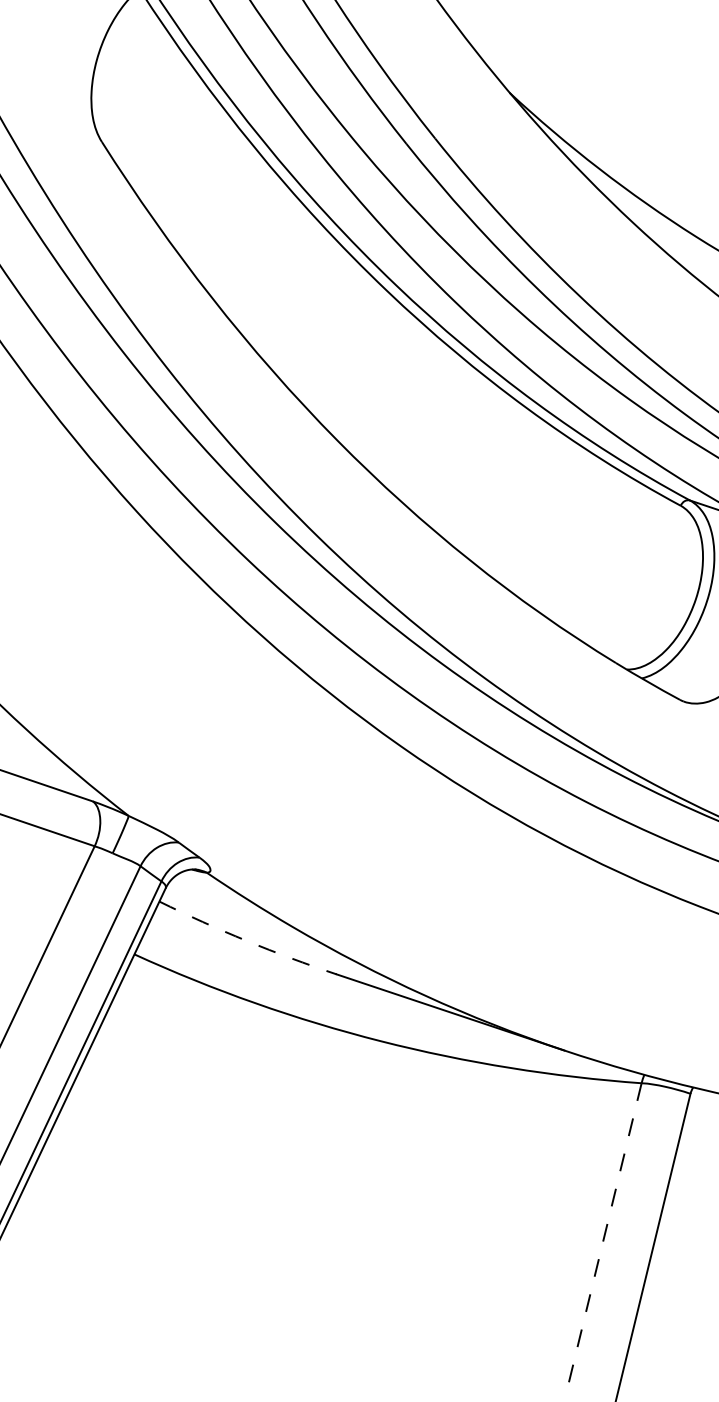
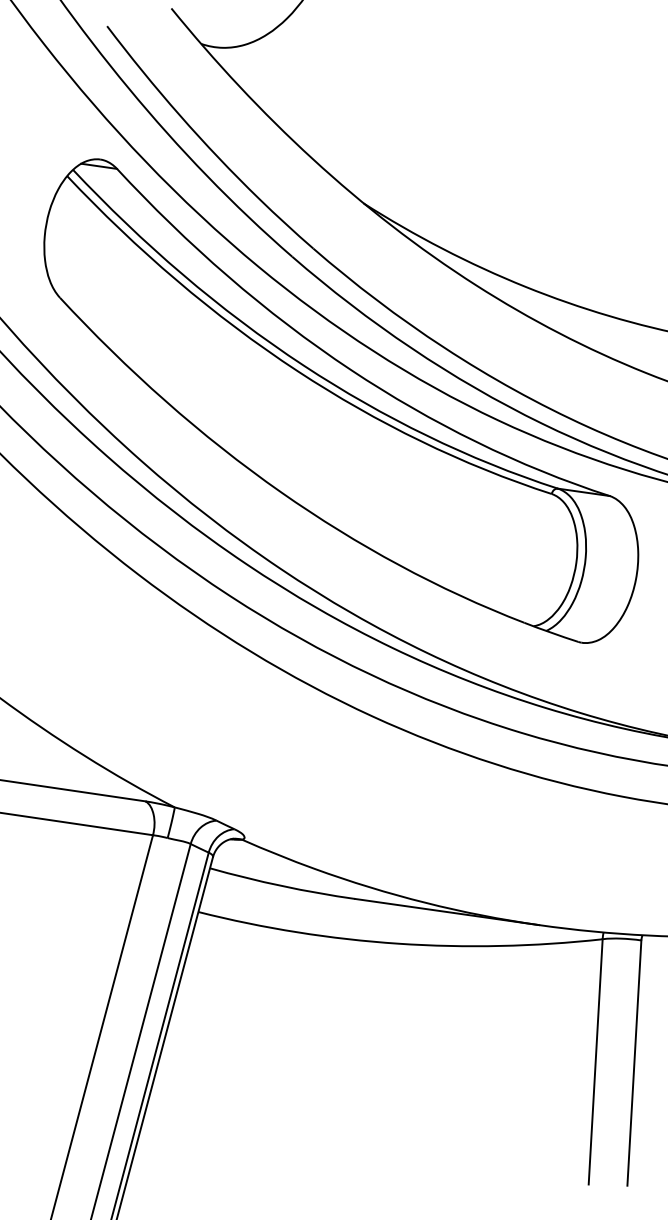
arc: (247, 941) -> (282, 886), dashed -> solid
line: (604, 1236) -> (595, 1061), dashed -> solid

